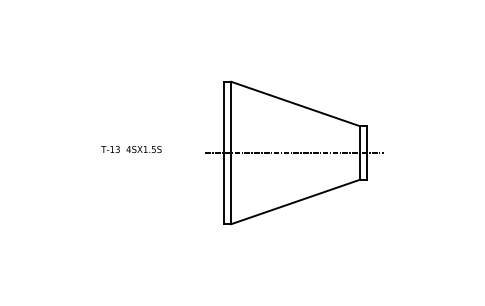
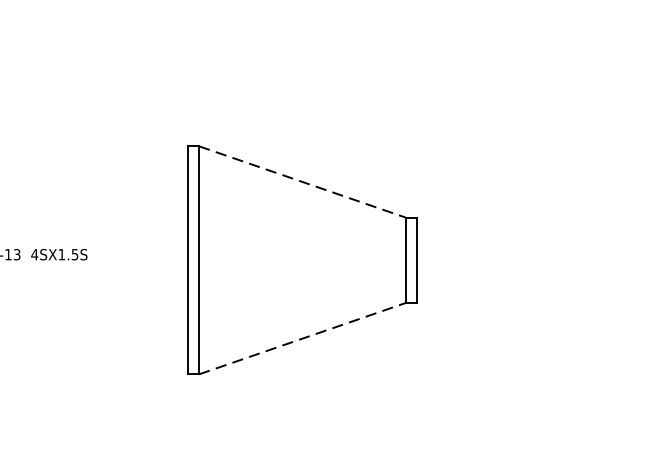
line: (296, 104) -> (303, 182), solid -> dashed
line: (294, 153) -> (300, 261), removed
line: (296, 201) -> (303, 338), solid -> dashed

